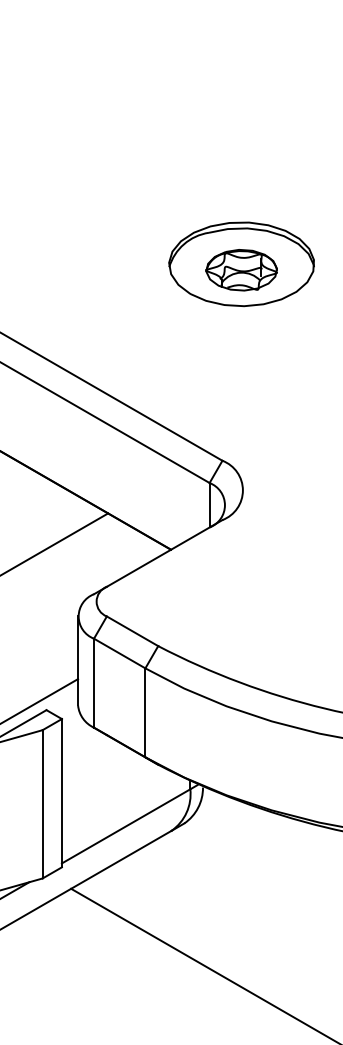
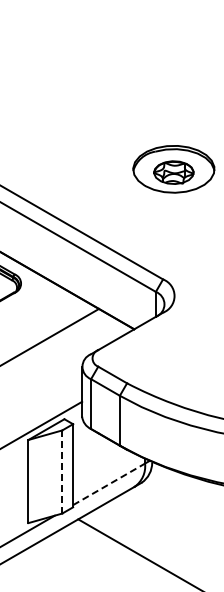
line: (43, 805) -> (62, 472), solid -> dashed
line: (126, 826) -> (109, 484), solid -> dashed

